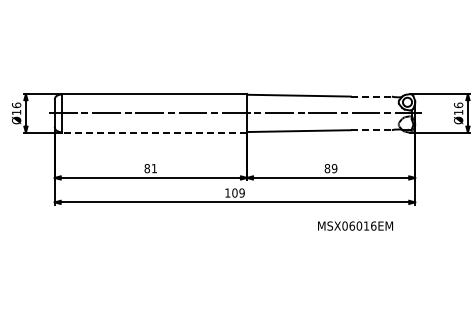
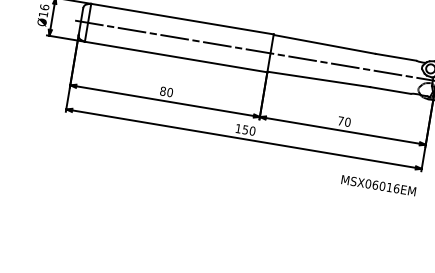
line: (371, 96) -> (396, 57), dashed -> solid
line: (371, 130) -> (390, 90), dashed -> solid
line: (154, 132) -> (176, 56), dashed -> solid
text: (154, 168) -> (170, 92), 81 -> 80
text: (330, 168) -> (343, 121), 89 -> 70
text: (238, 192) -> (249, 129), 109 -> 150
text: (355, 225) -> (378, 185), moved

